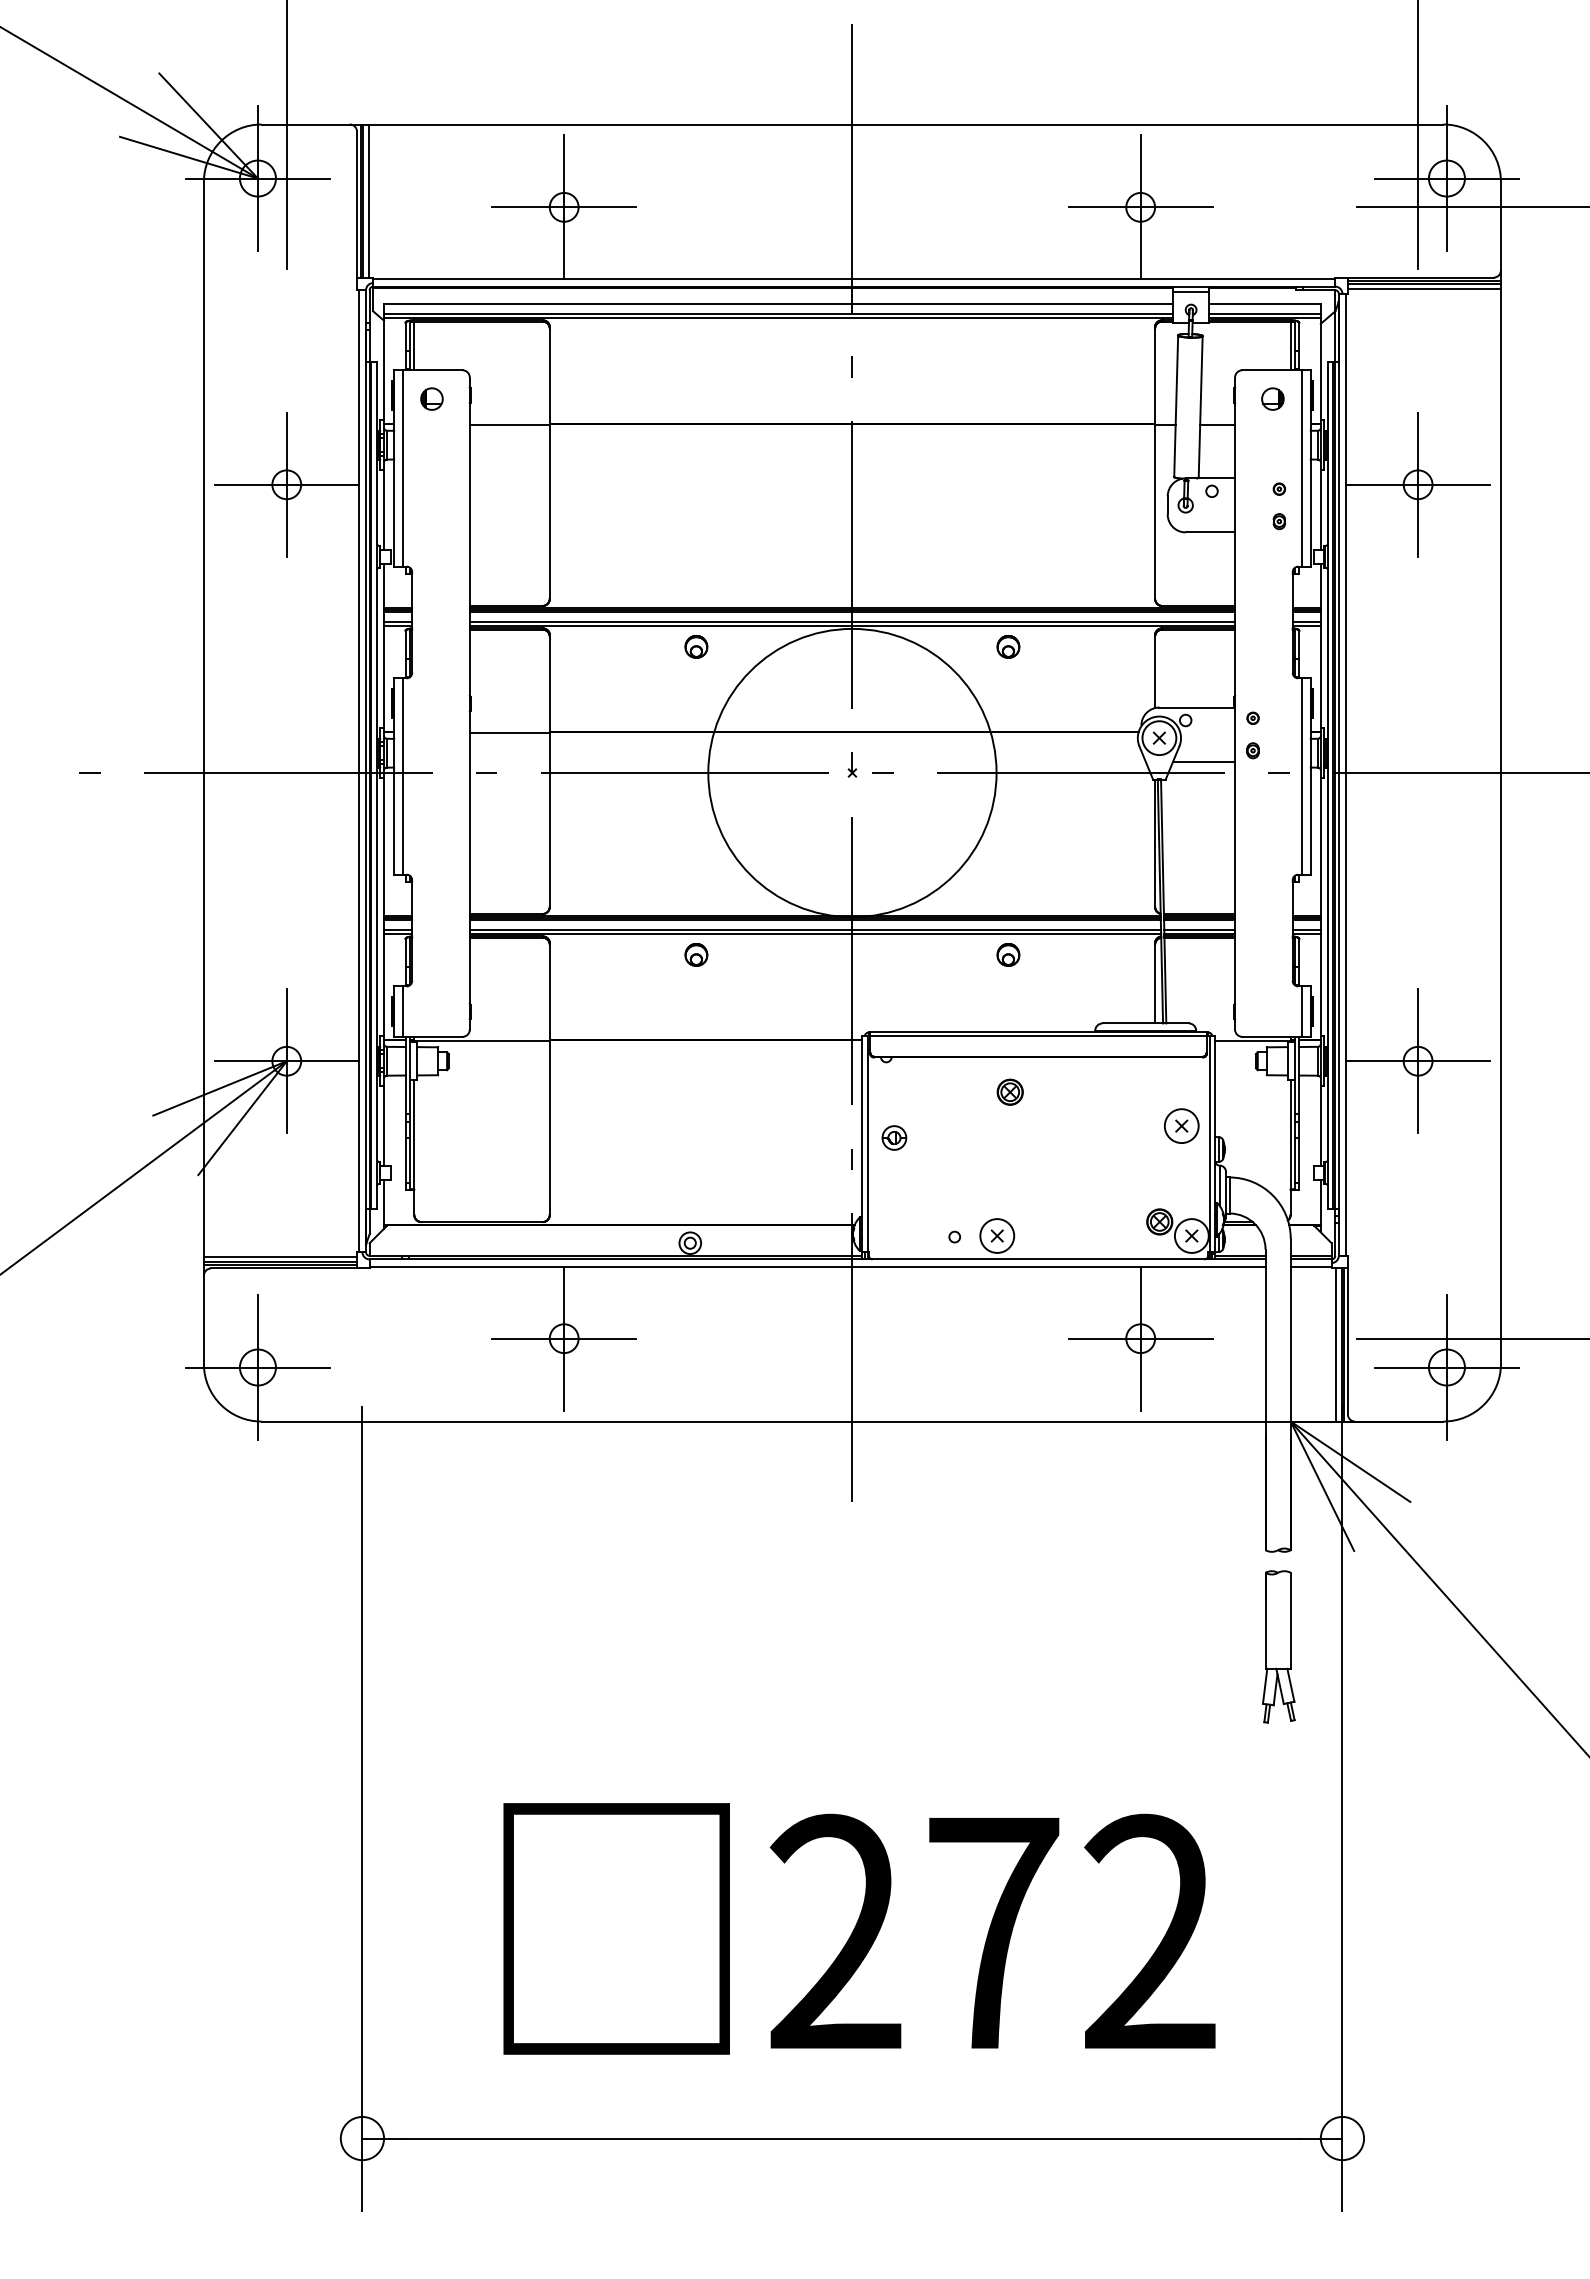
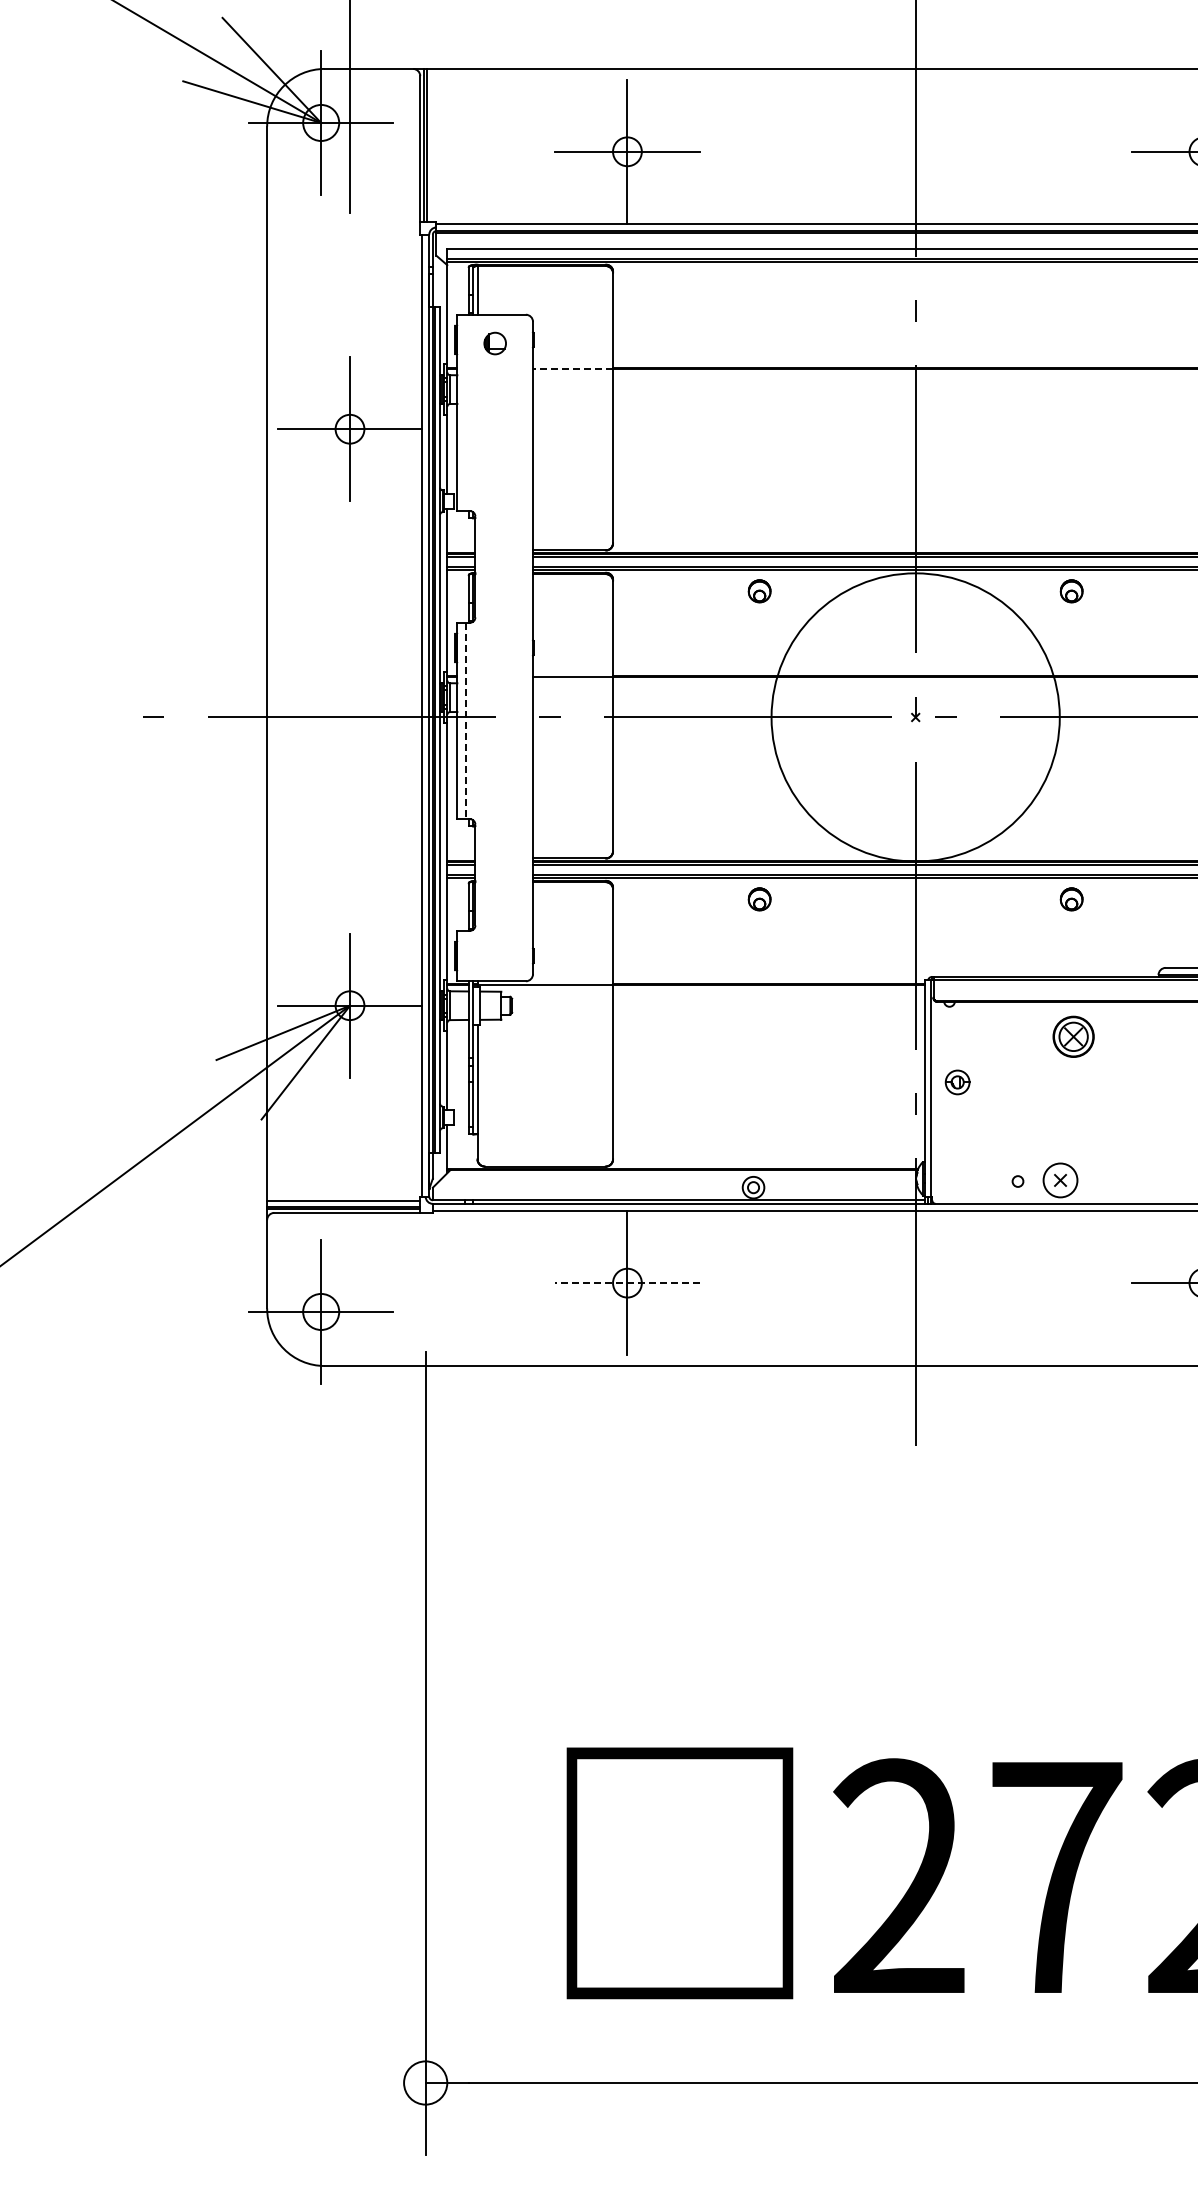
line: (368, 200) -> (431, 144), removed
line: (509, 424) -> (572, 368), solid -> dashed
line: (402, 468) -> (465, 412), removed
line: (402, 777) -> (465, 721), solid -> dashed
line: (402, 1011) -> (465, 955), removed
part: (1009, 1091) -> (1072, 1035), size x1.6
line: (563, 1338) -> (626, 1282), solid -> dashed

